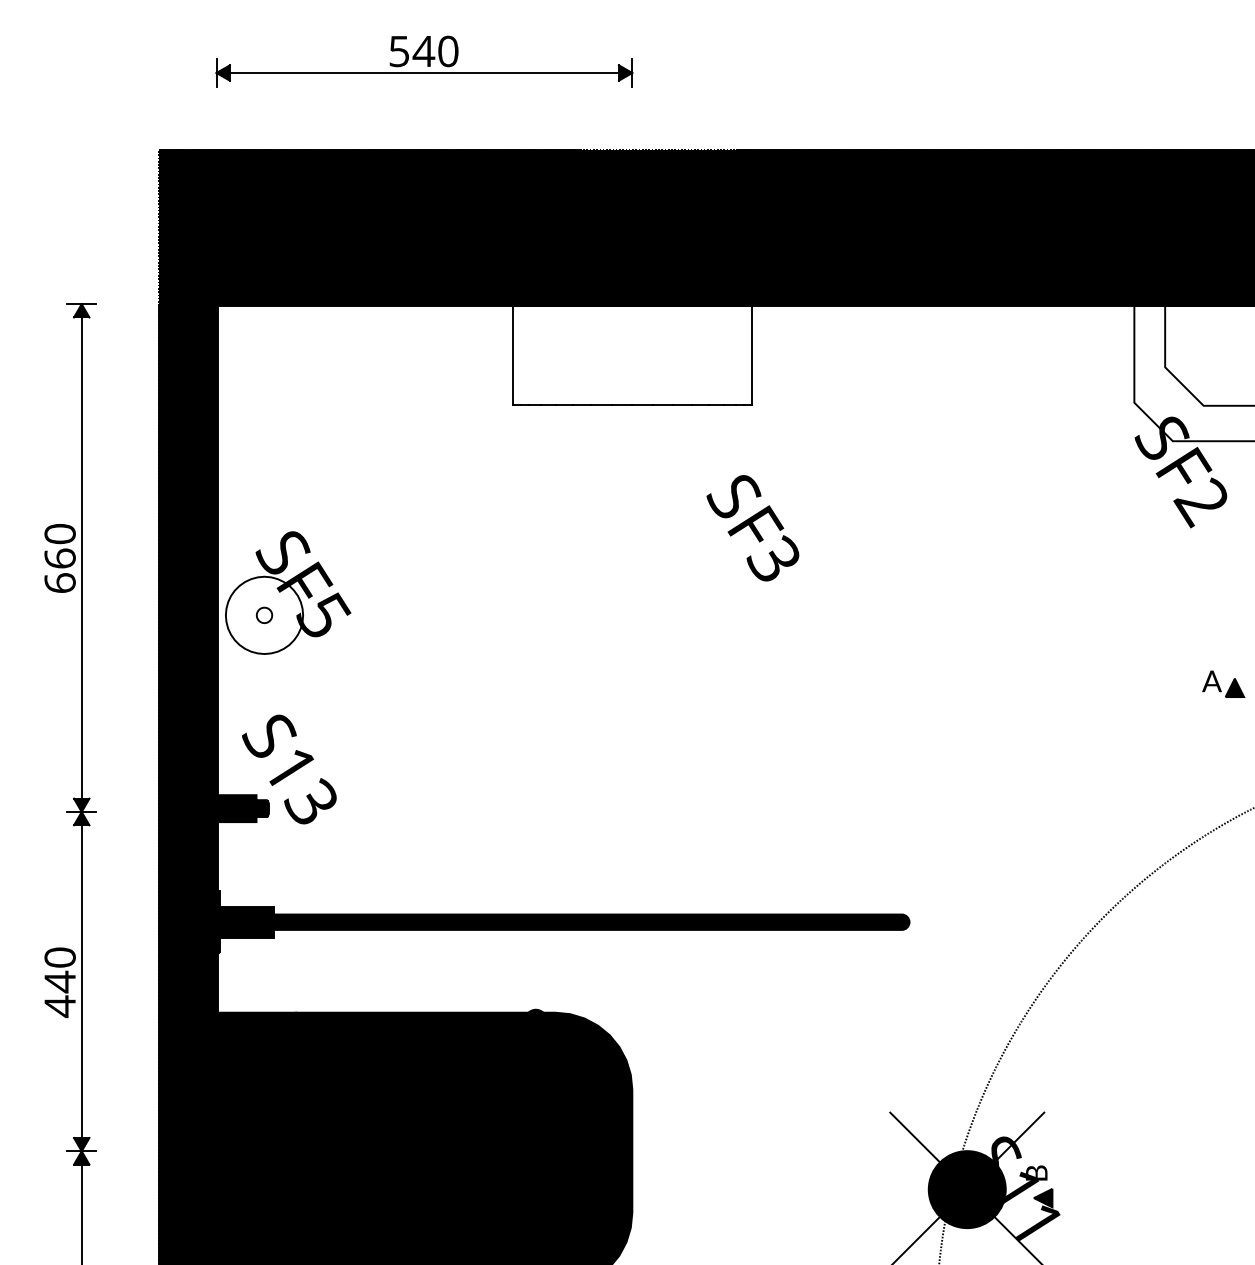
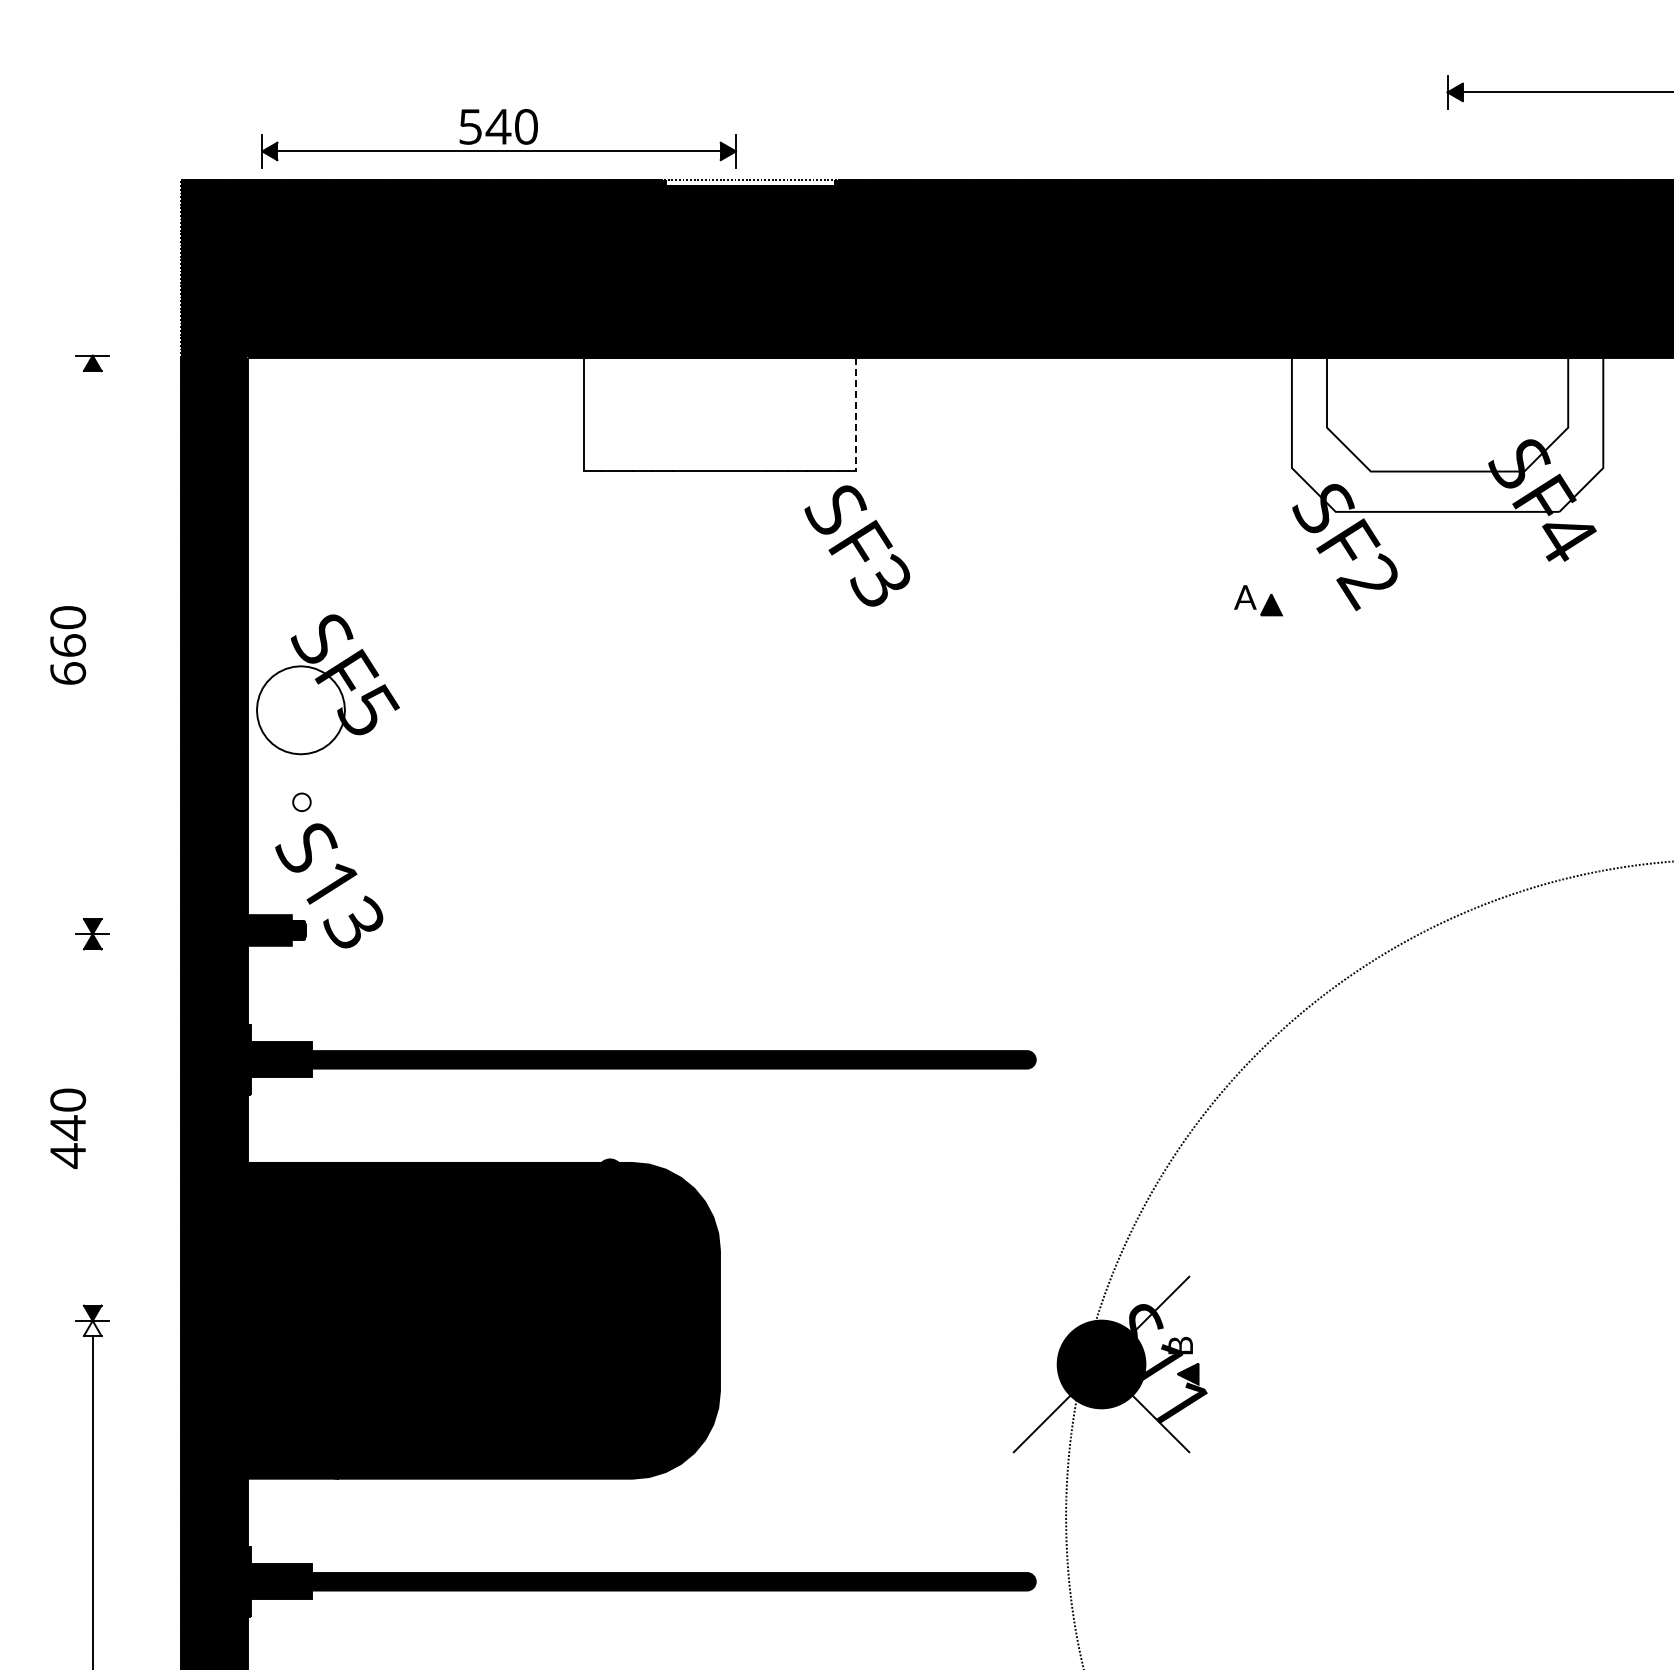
part: (424, 61) -> (499, 138), moved
fill: (659, 152) -> (750, 182), removed
line: (751, 355) -> (855, 414), solid -> dashed
text: (753, 527) -> (857, 545), moved
line: (81, 557) -> (92, 644), removed
part: (264, 614) -> (301, 801), moved
part: (1223, 684) -> (1258, 600), moved
line: (81, 981) -> (92, 1127), removed
line: (914, 1136) -> (1041, 1304), removed
fill: (81, 1157) -> (92, 1327), removed

